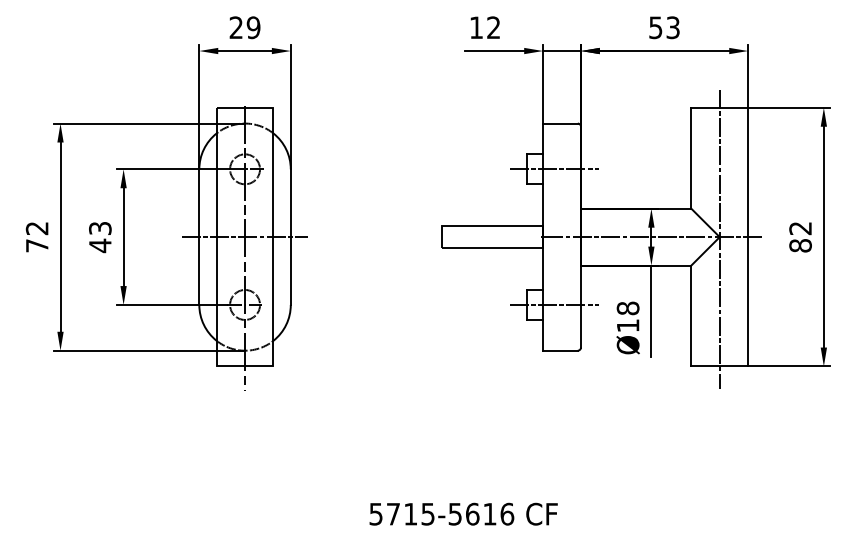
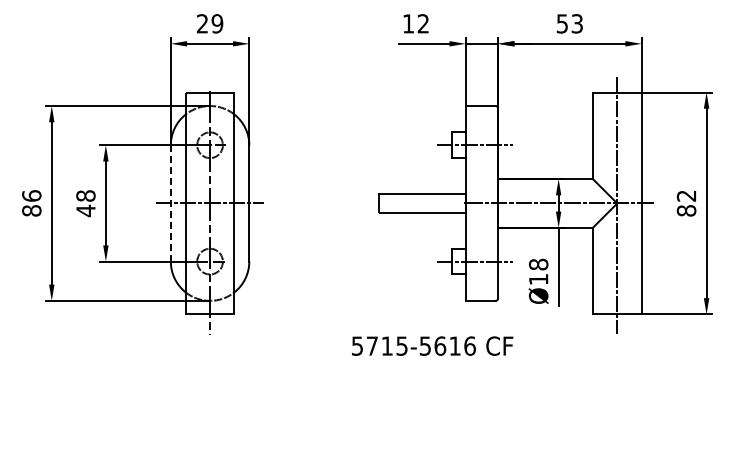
text: (99, 227) -> (85, 195), 43 -> 48
text: (36, 237) -> (31, 203), 72 -> 86
line: (198, 237) -> (170, 203), solid -> dashed
text: (463, 513) -> (432, 345), moved

